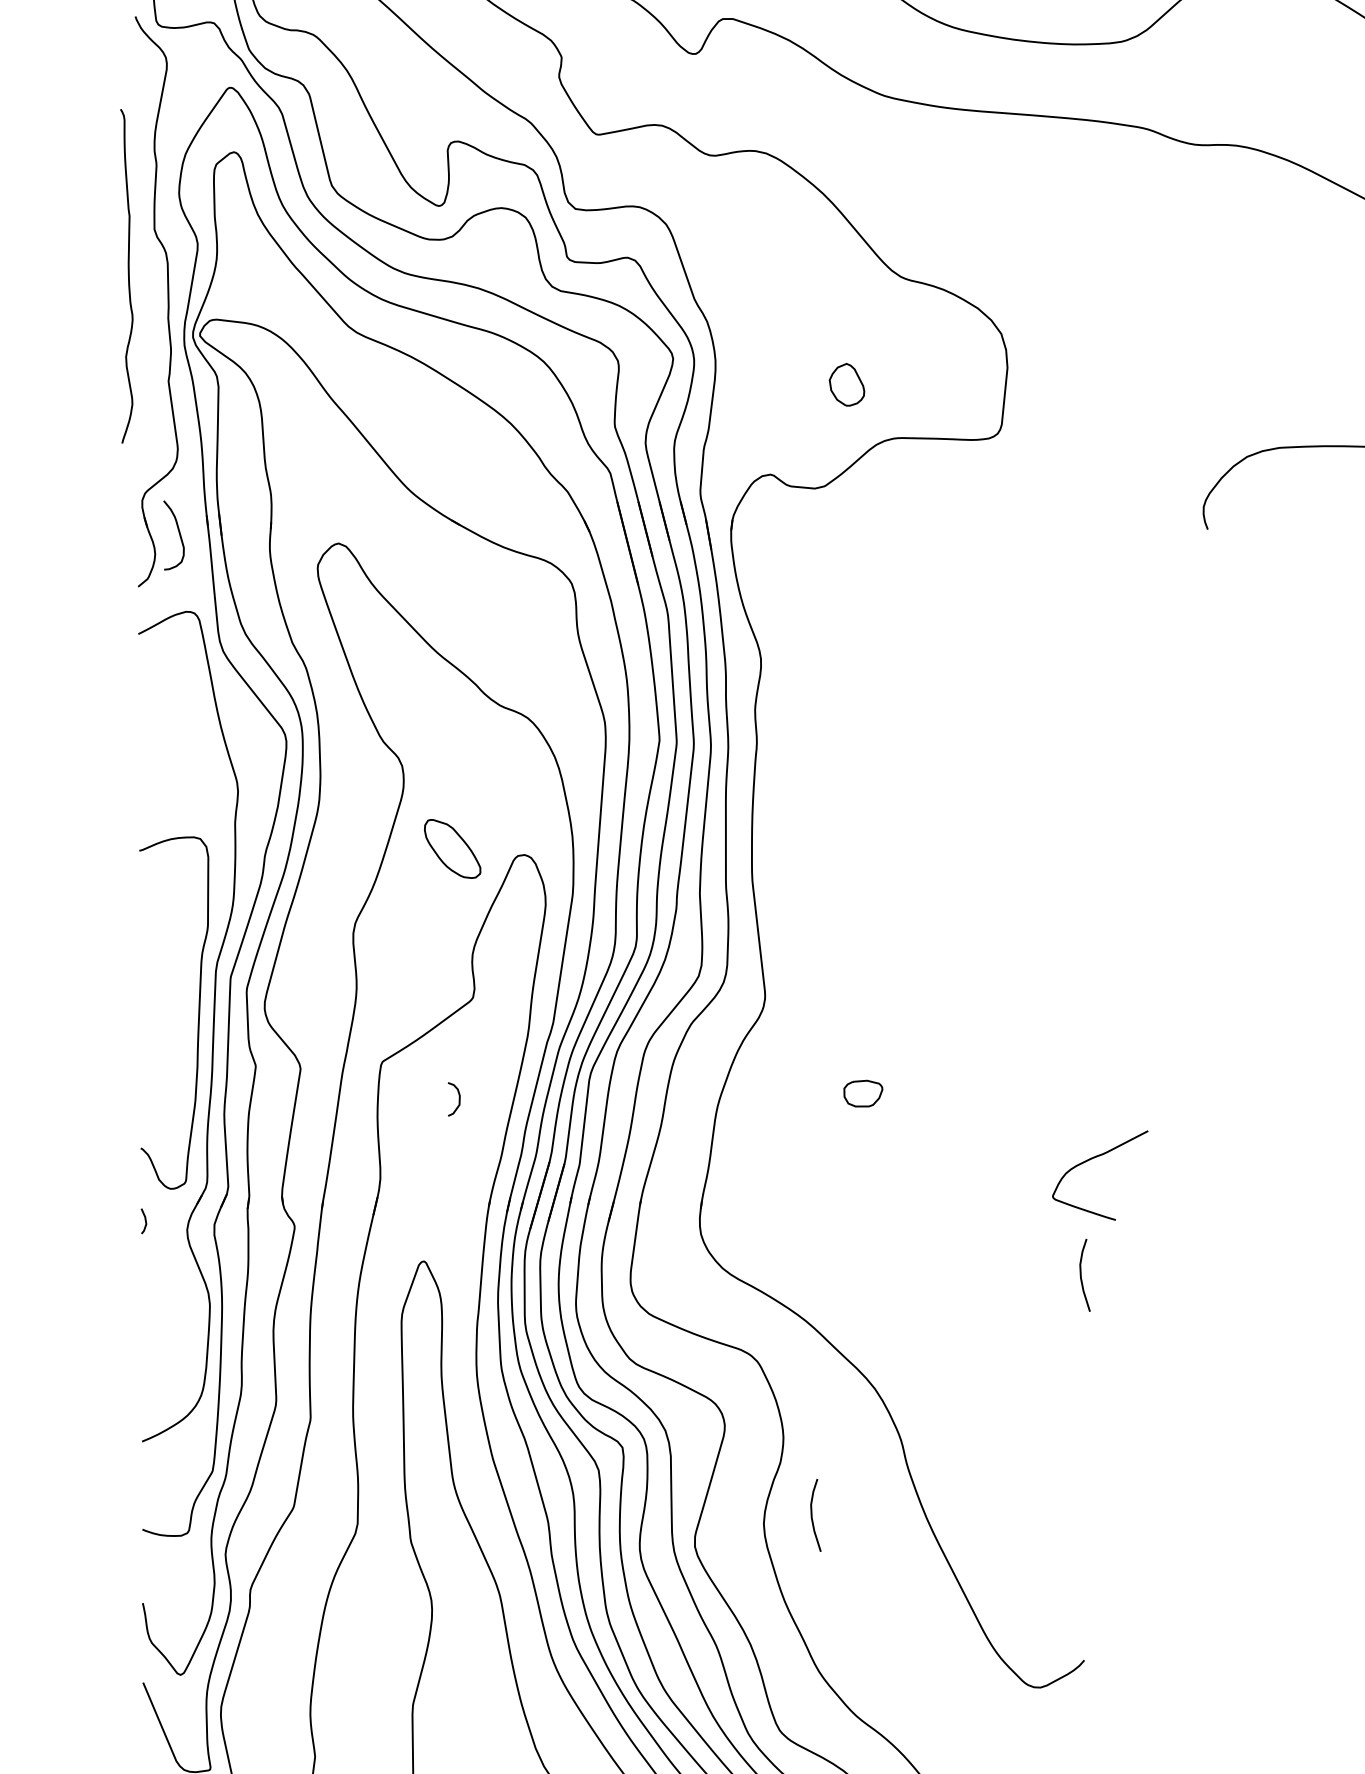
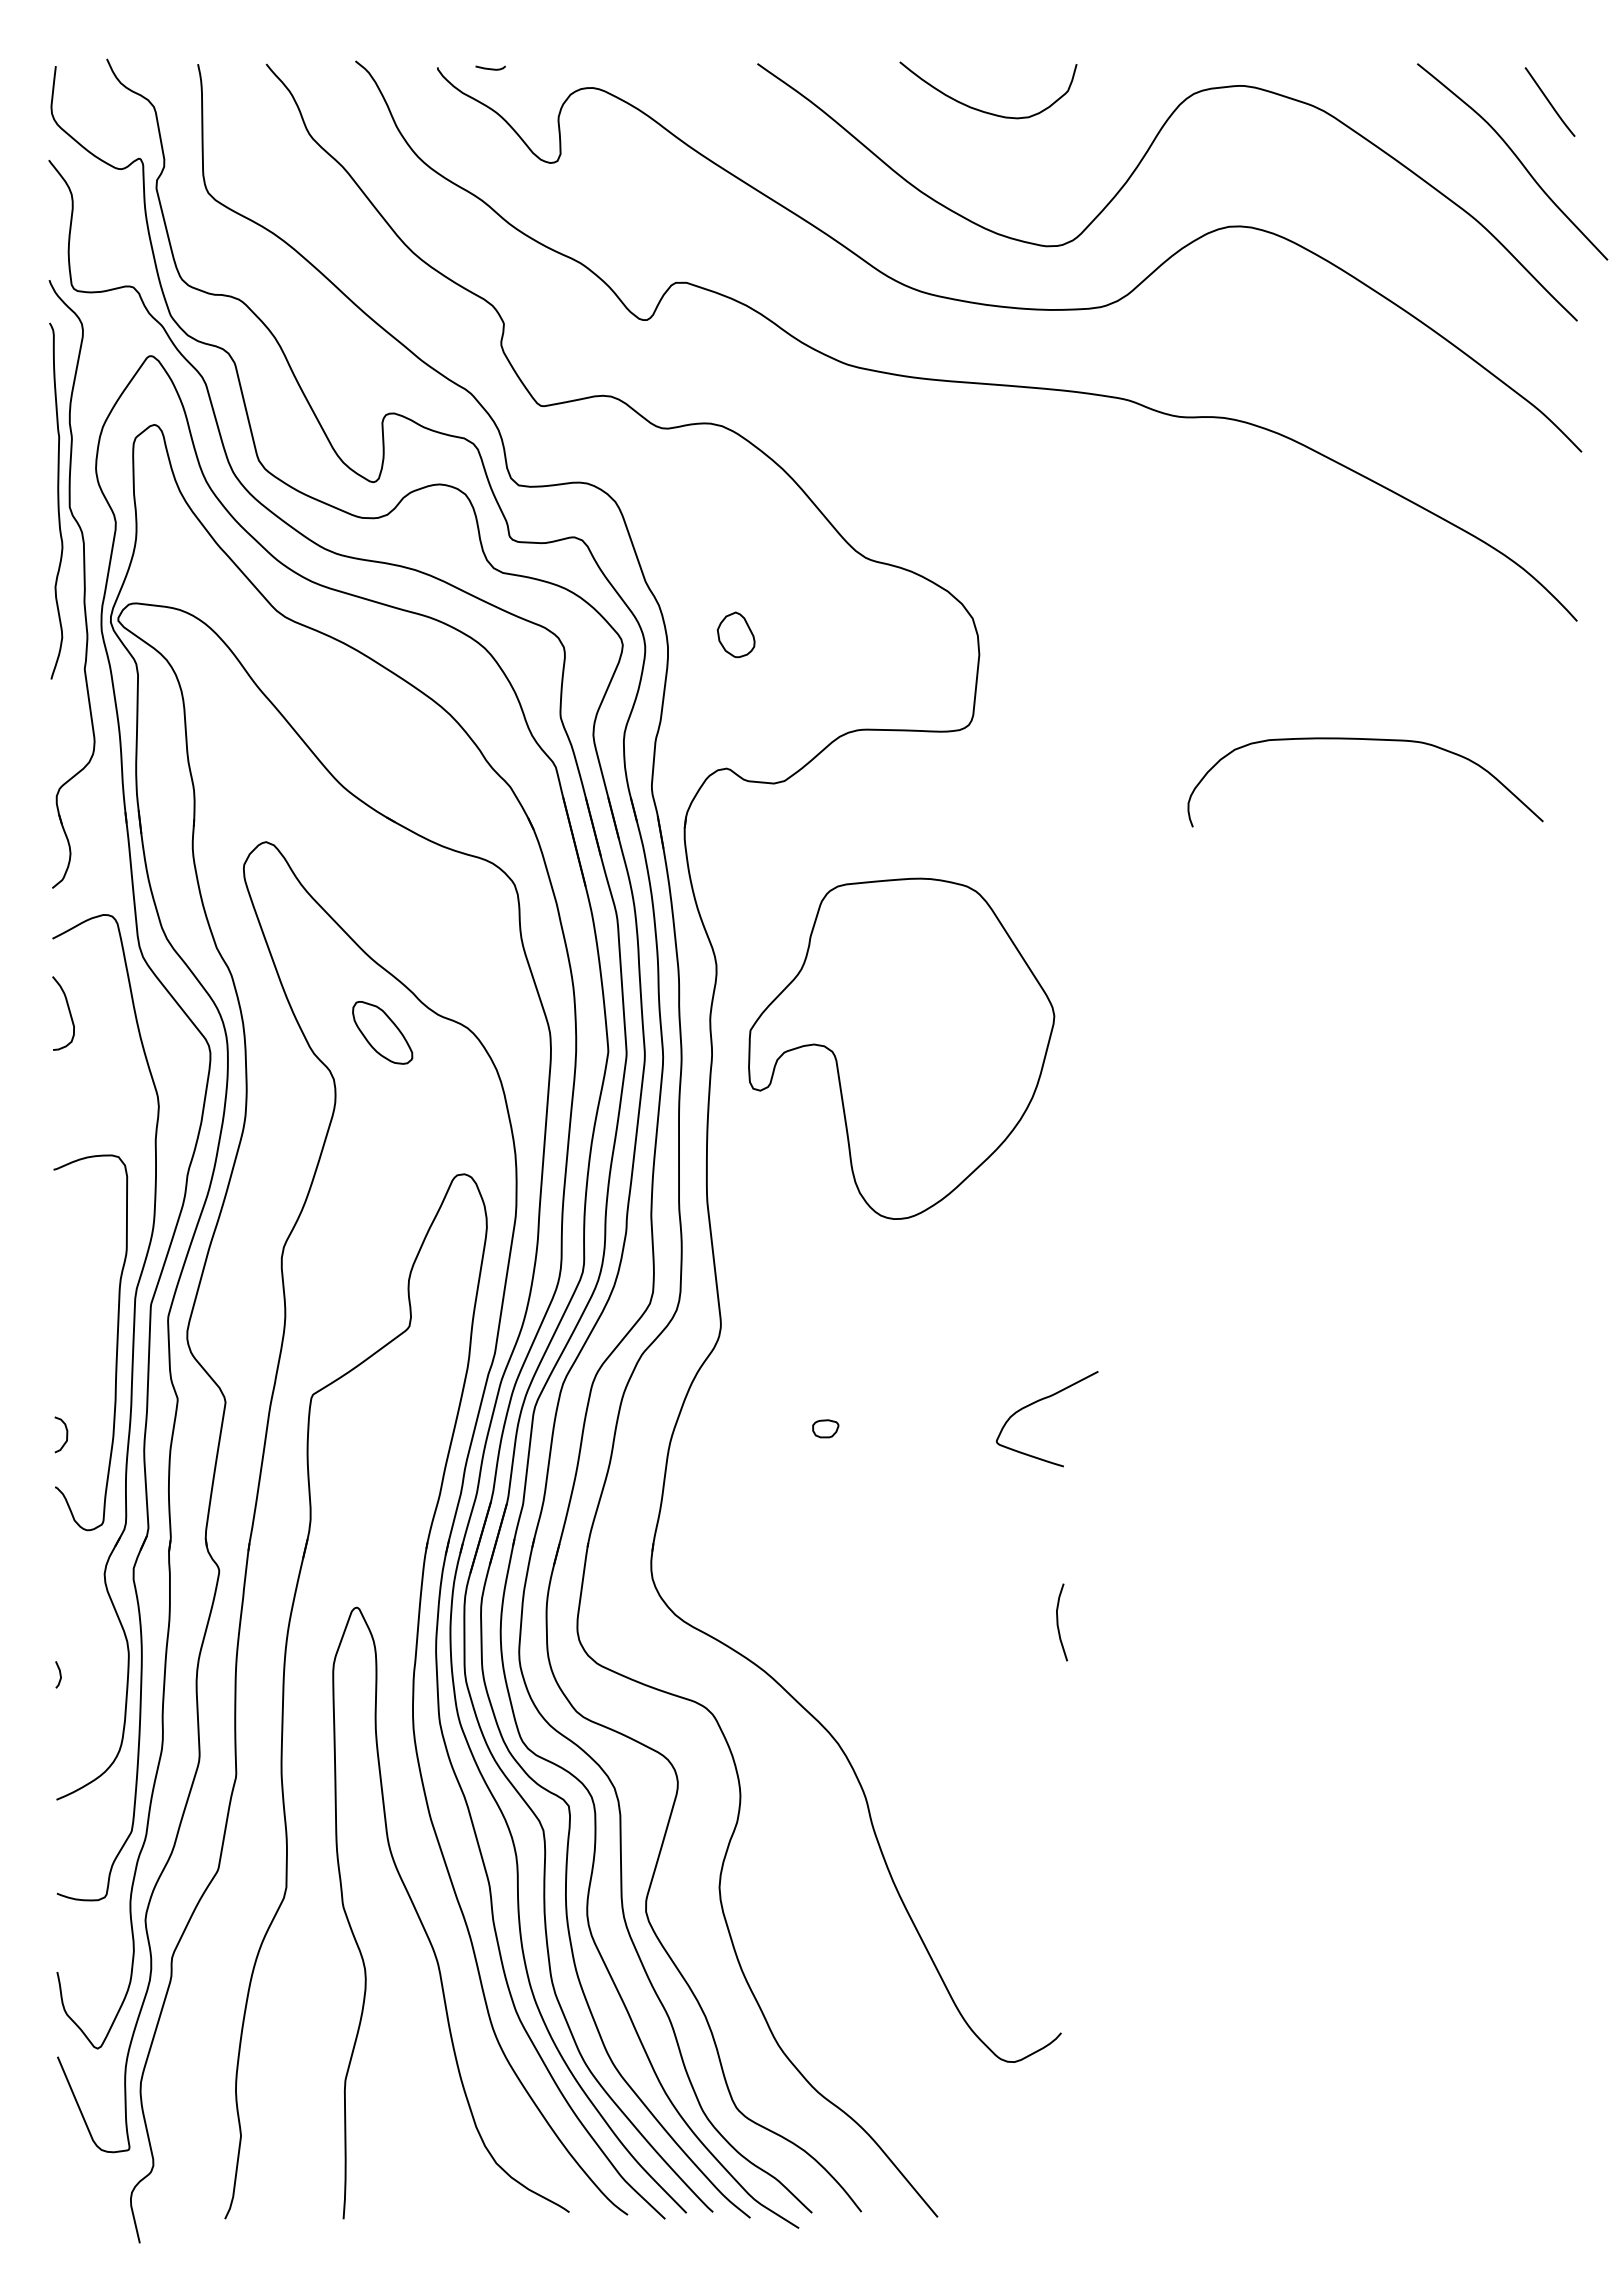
curve: (128, 275) -> (57, 500), moved
part: (846, 384) -> (735, 634), moved
curve: (178, 533) -> (68, 1011), moved
part: (934, 737) -> (901, 1048), added
part: (452, 848) -> (382, 1032), moved
part: (863, 1093) -> (825, 1428), size x0.62
curve: (459, 1099) -> (66, 1434), moved
curve: (1091, 1160) -> (1037, 1402), moved
line: (144, 1220) -> (59, 1674), moved
curve: (812, 1515) -> (771, 1878), removed

